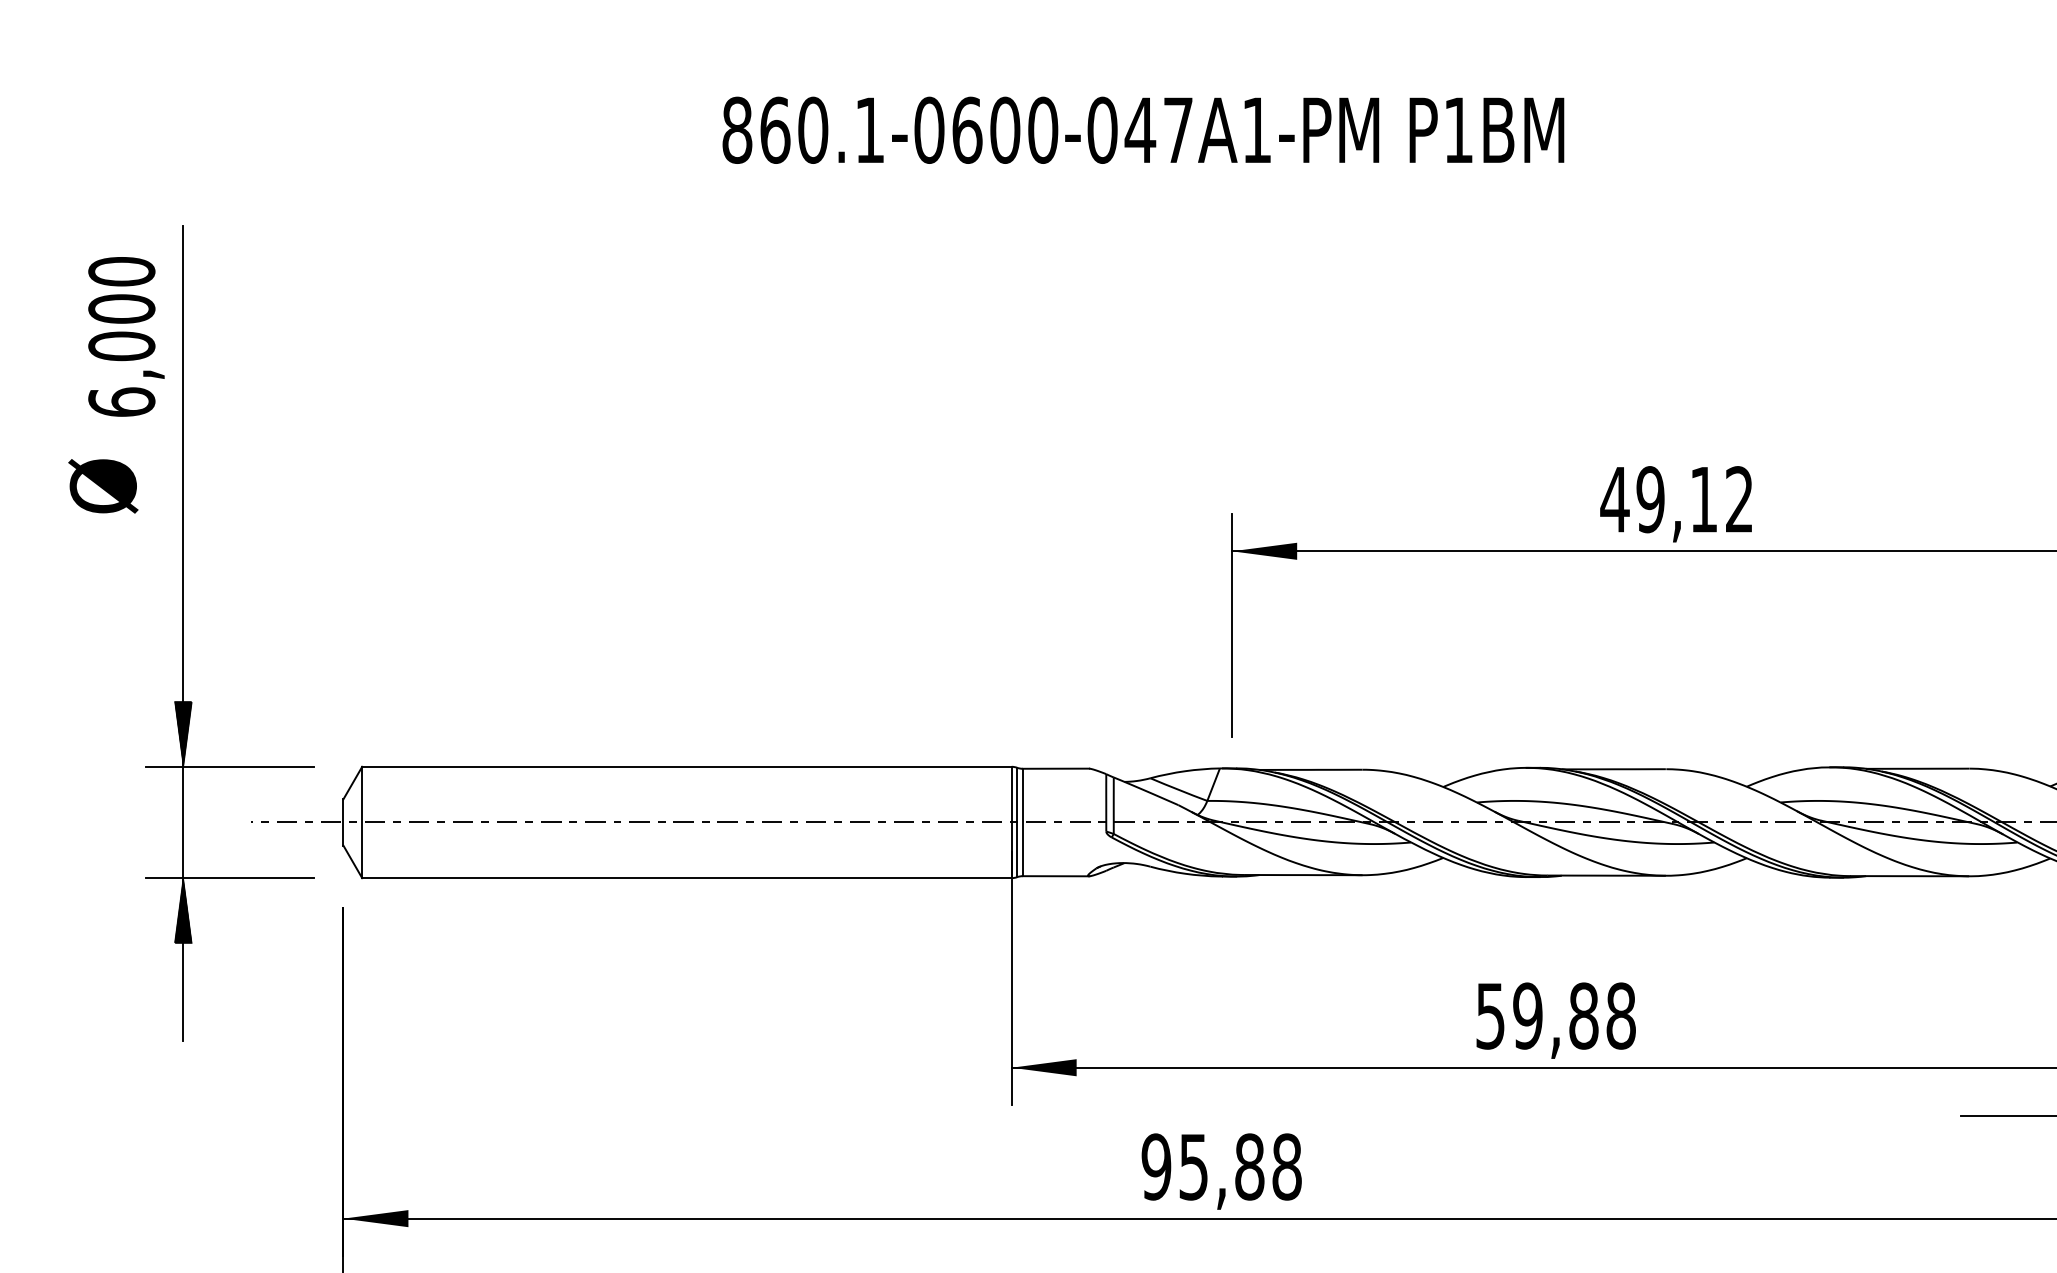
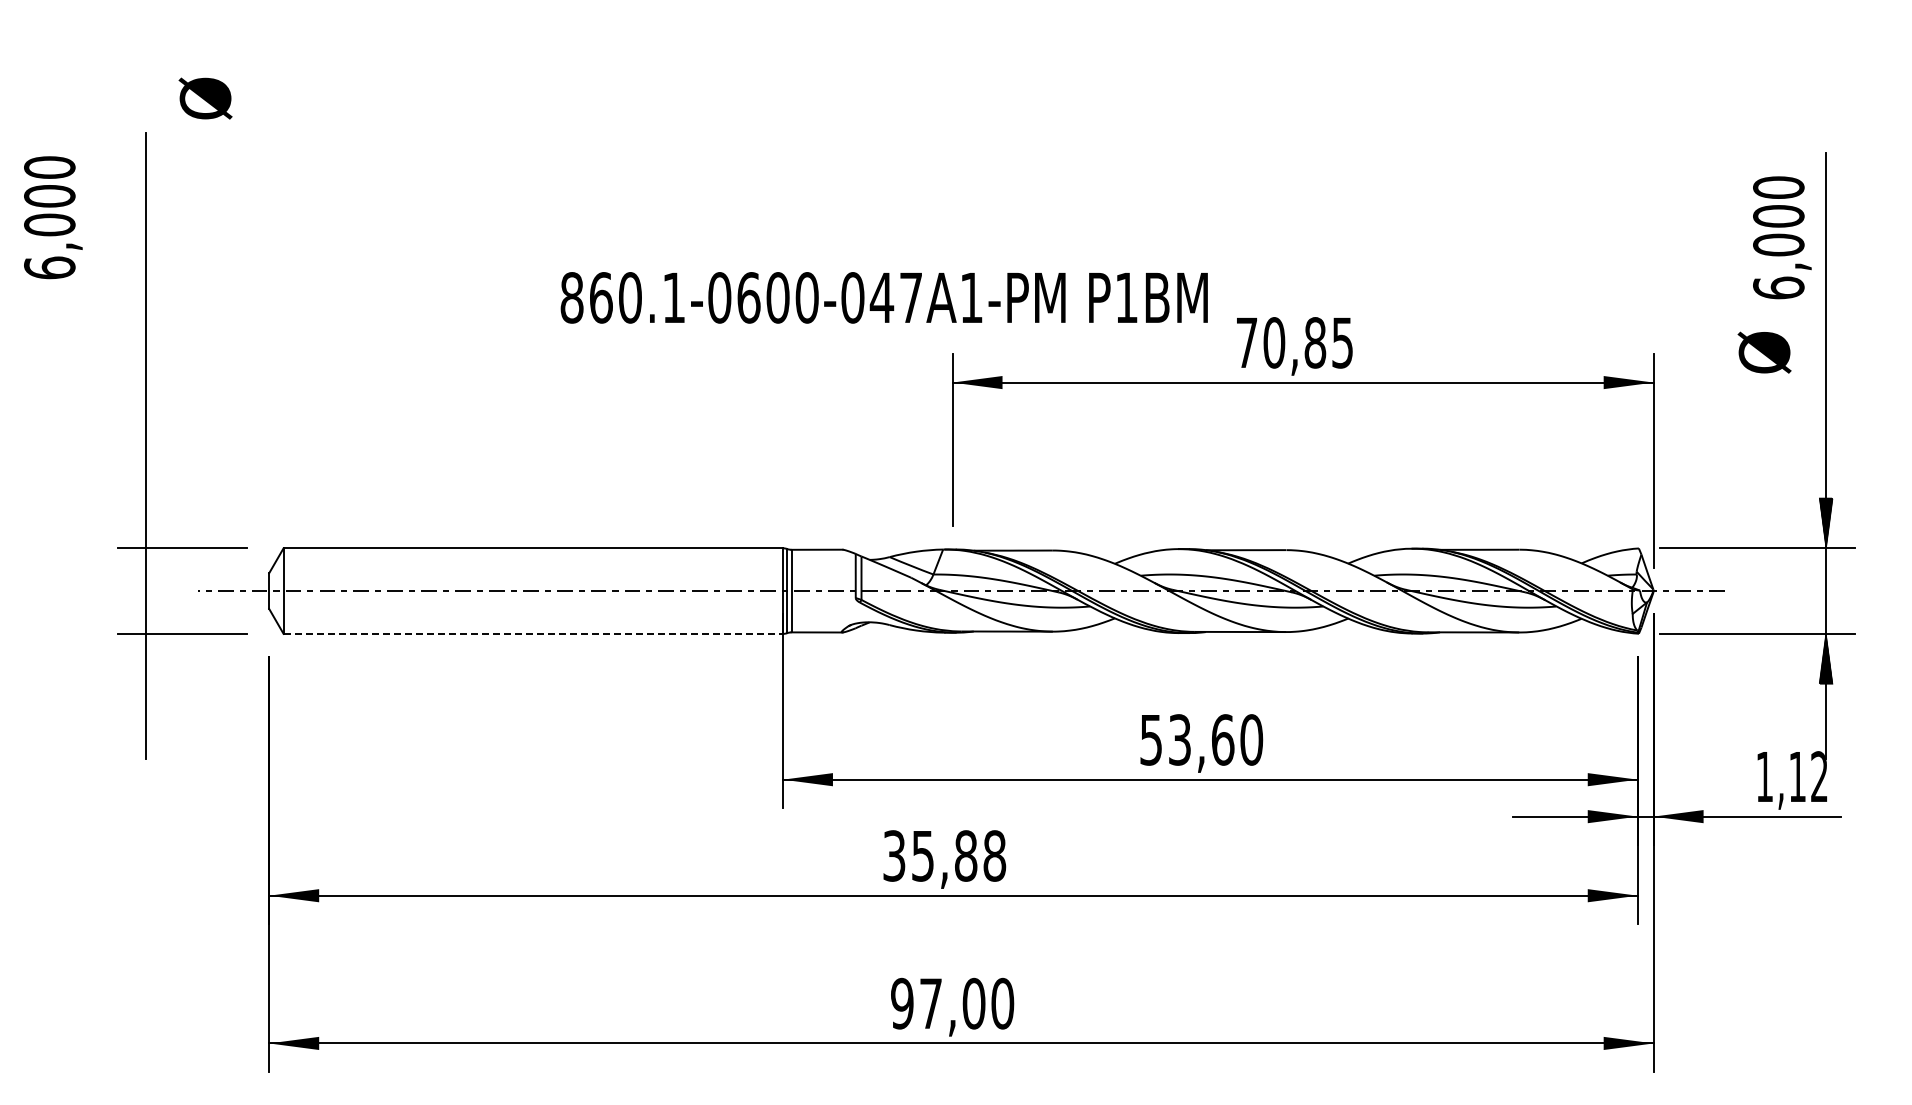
text: (1142, 129) -> (883, 297), moved
text: (126, 336) -> (53, 217), moved
text: (103, 486) -> (205, 98), moved
text: (1675, 499) -> (1293, 342), 49,12 -> 70,85
hatch: (182, 734) -> (145, 523), removed
line: (687, 877) -> (533, 633), solid -> dashed
hatch: (182, 910) -> (145, 658), removed
text: (1574, 1015) -> (1215, 739), 59,88 -> 53,60
text: (1156, 1166) -> (894, 855), 95,88 -> 35,88

